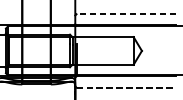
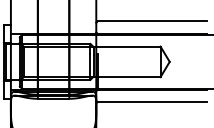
line: (126, 14) -> (152, 21), dashed -> solid
line: (126, 87) -> (152, 102), dashed -> solid

